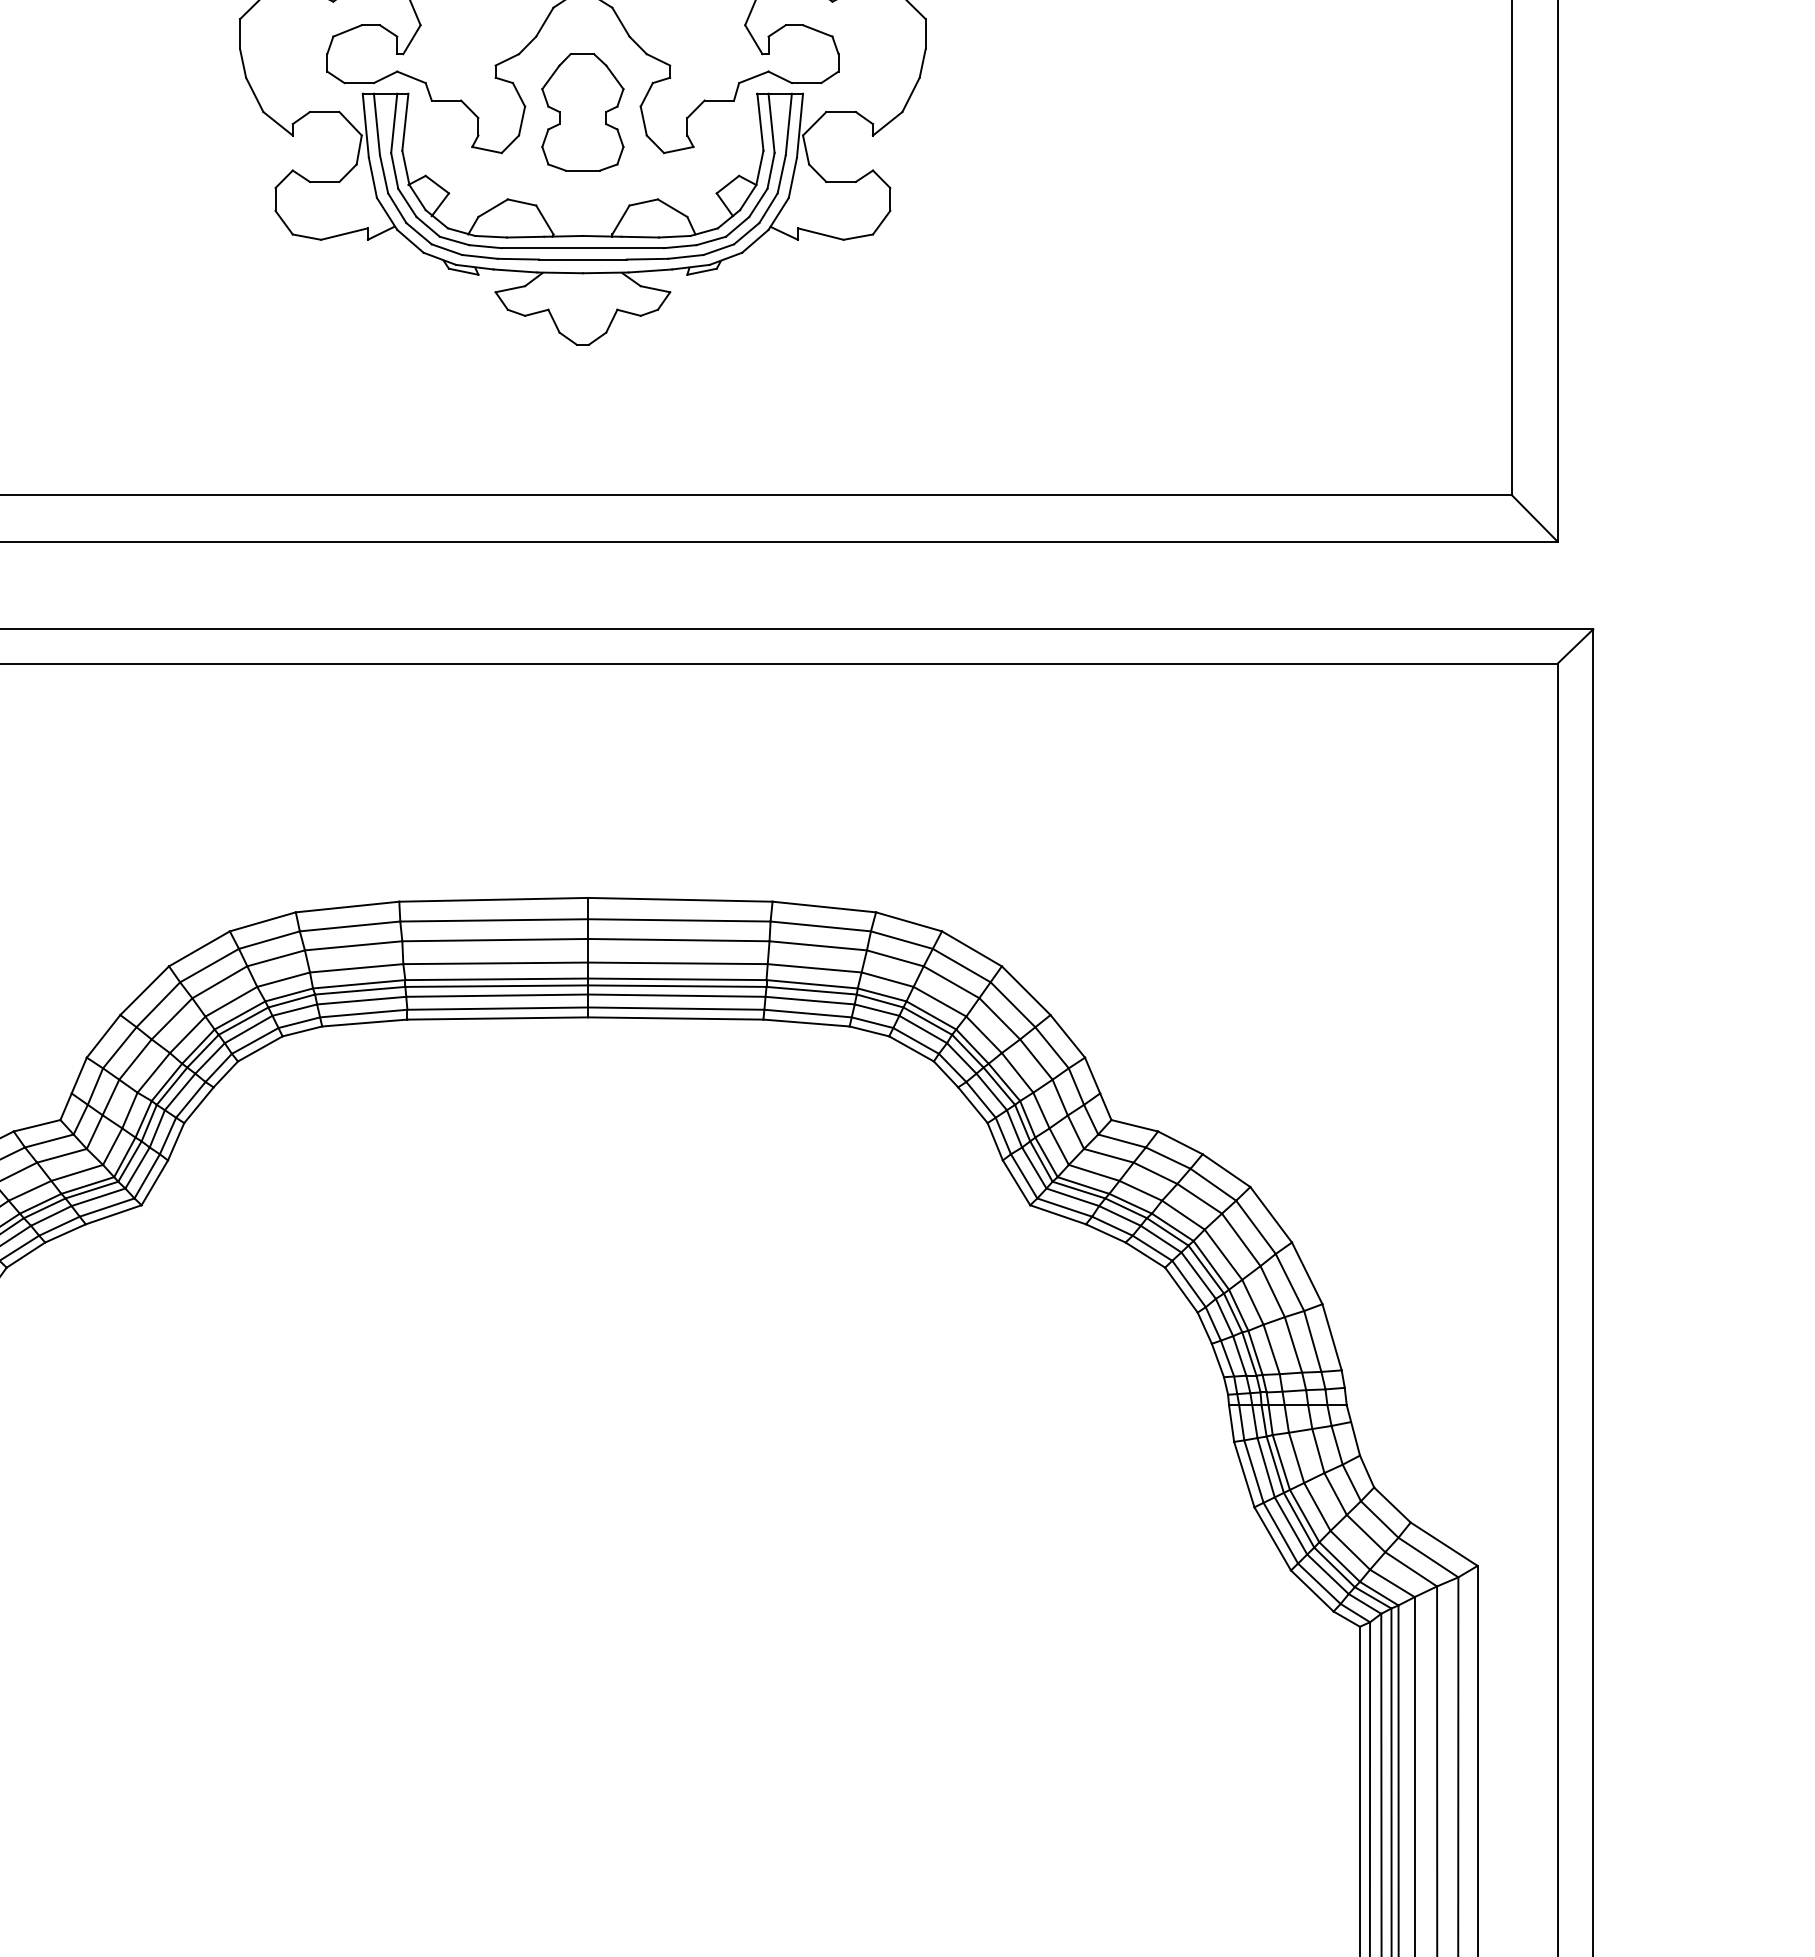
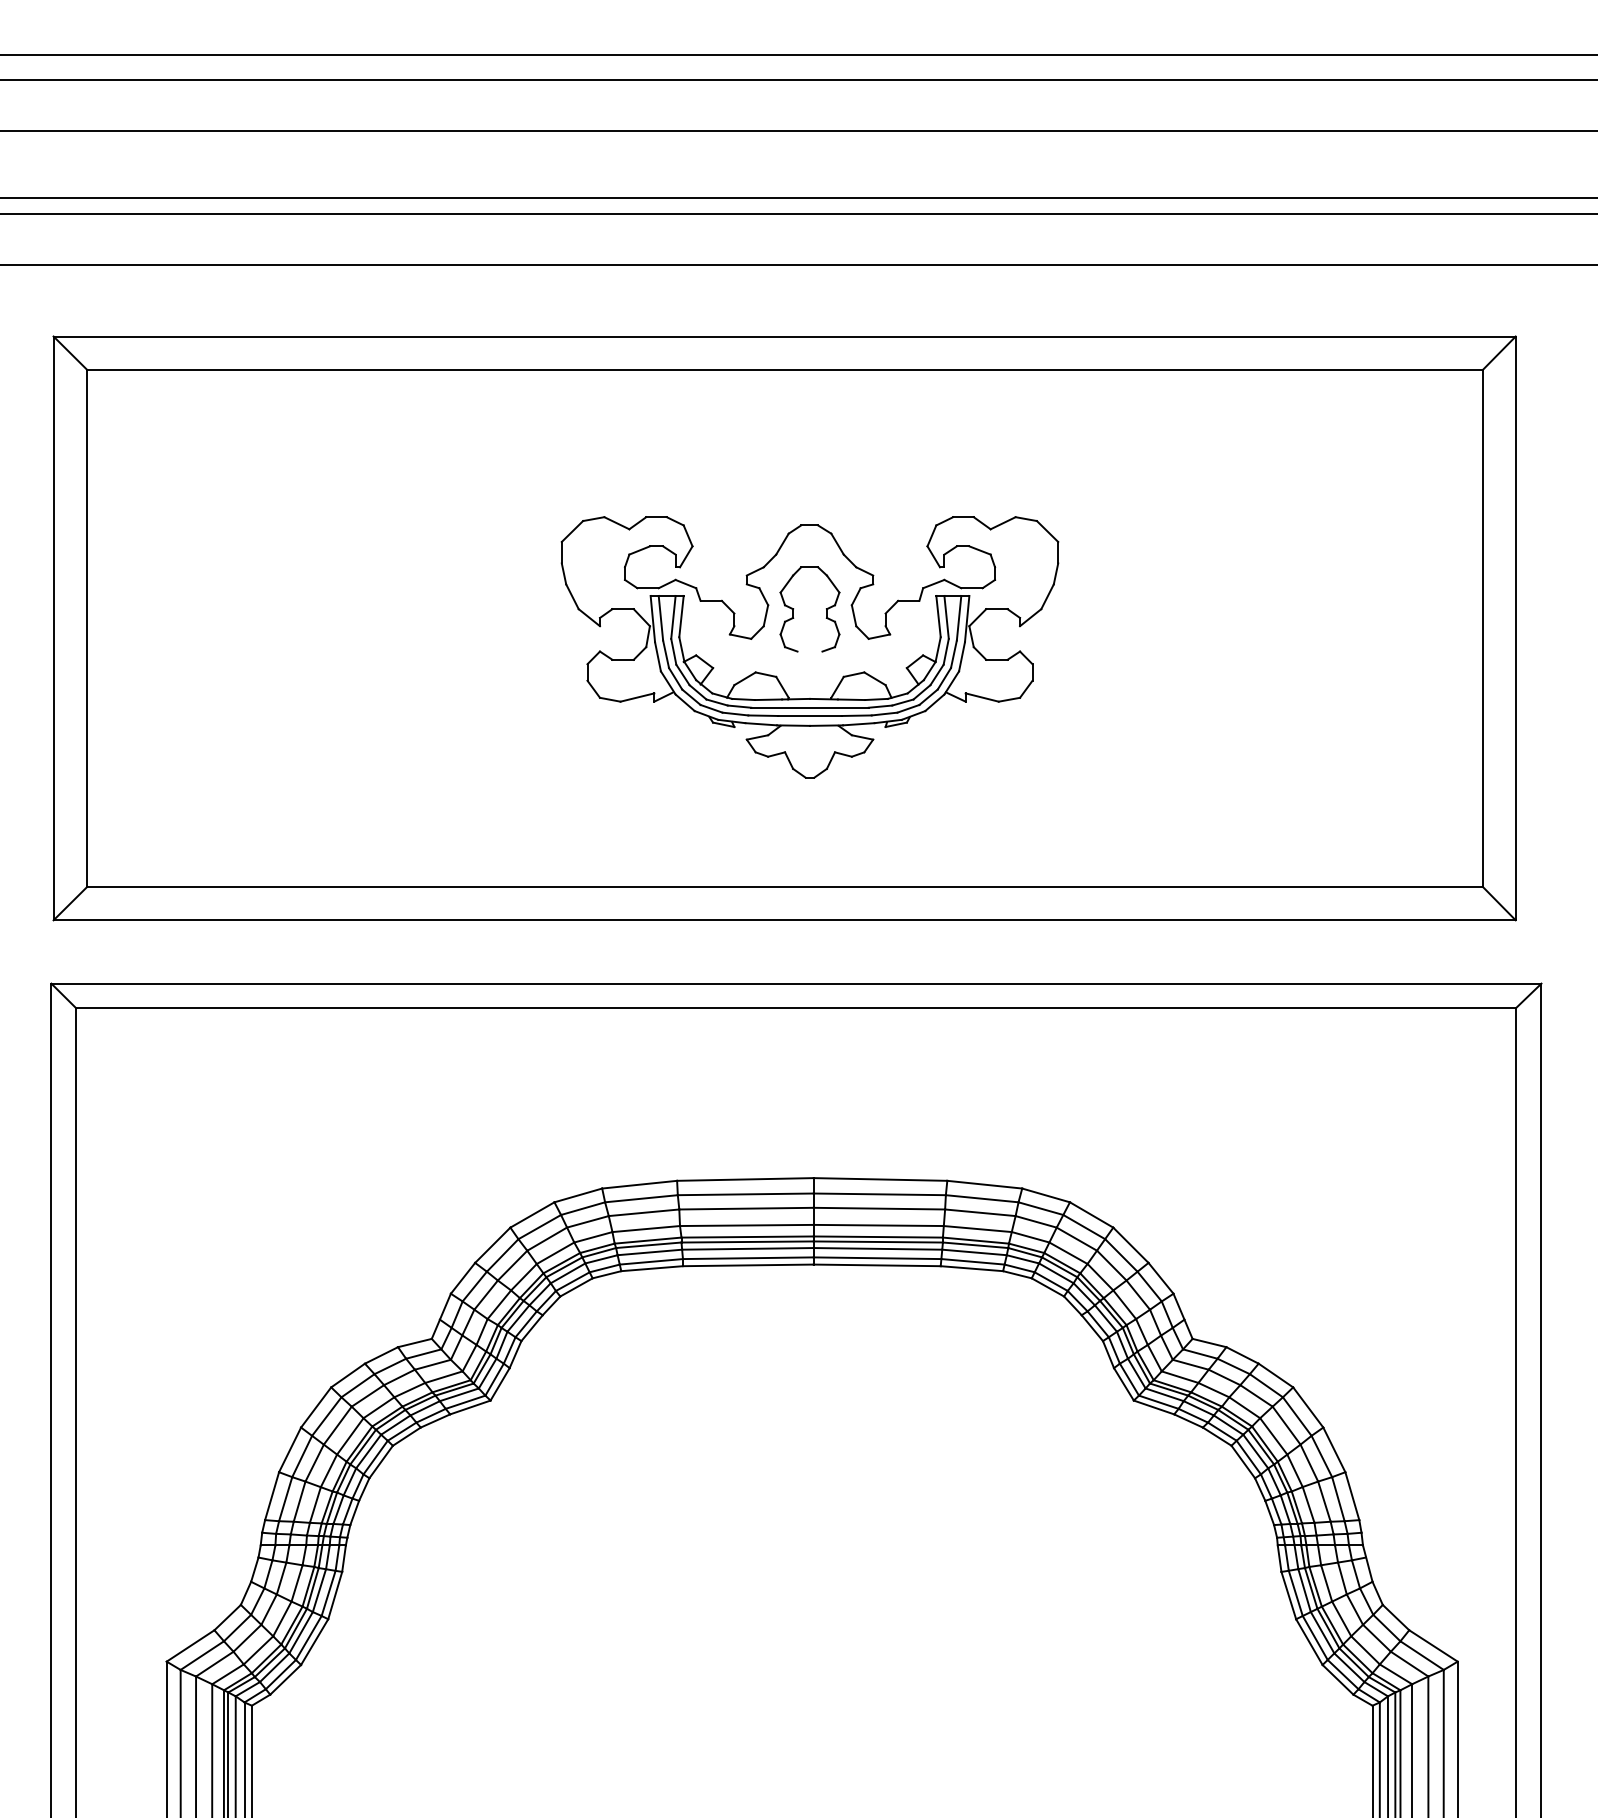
line: (582, 170) -> (809, 651), removed

